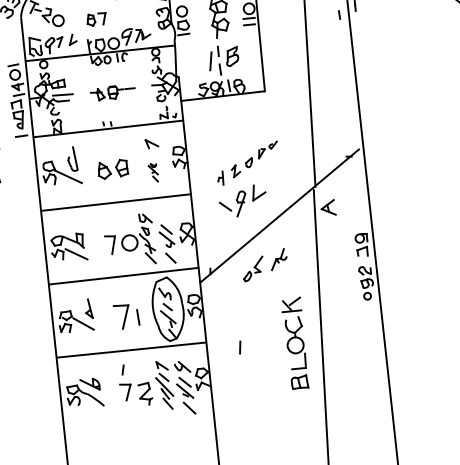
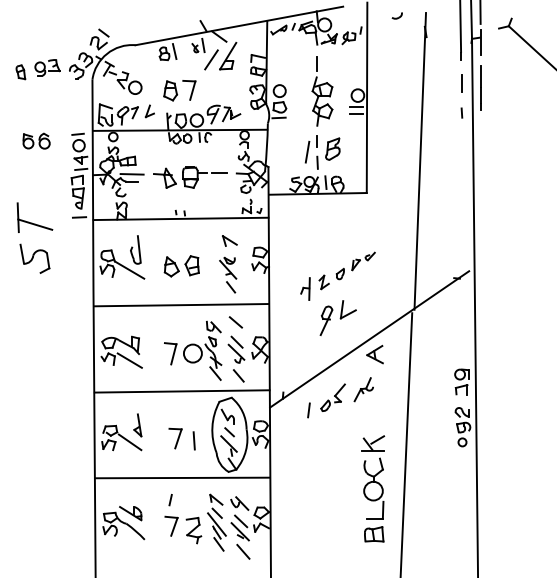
part: (96, 19) -> (179, 90), size x1.43
part: (113, 92) -> (190, 177), size x1.43
part: (153, 172) -> (228, 274), size x1.67
part: (220, 177) -> (305, 288), size x1.43
line: (225, 206) -> (235, 322), moved
part: (327, 207) -> (374, 354), moved
part: (122, 316) -> (175, 438), size x0.71
line: (239, 347) -> (308, 410), moved

